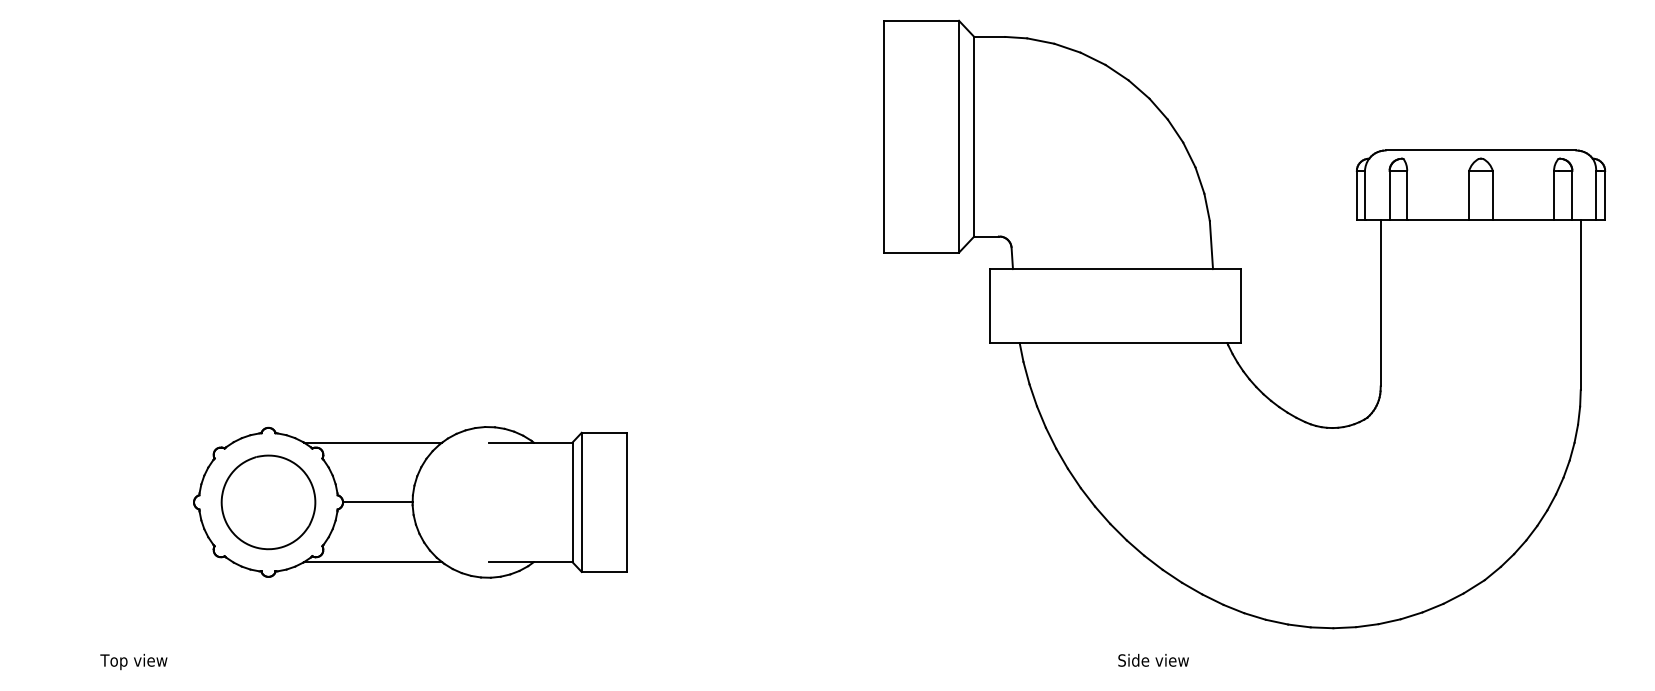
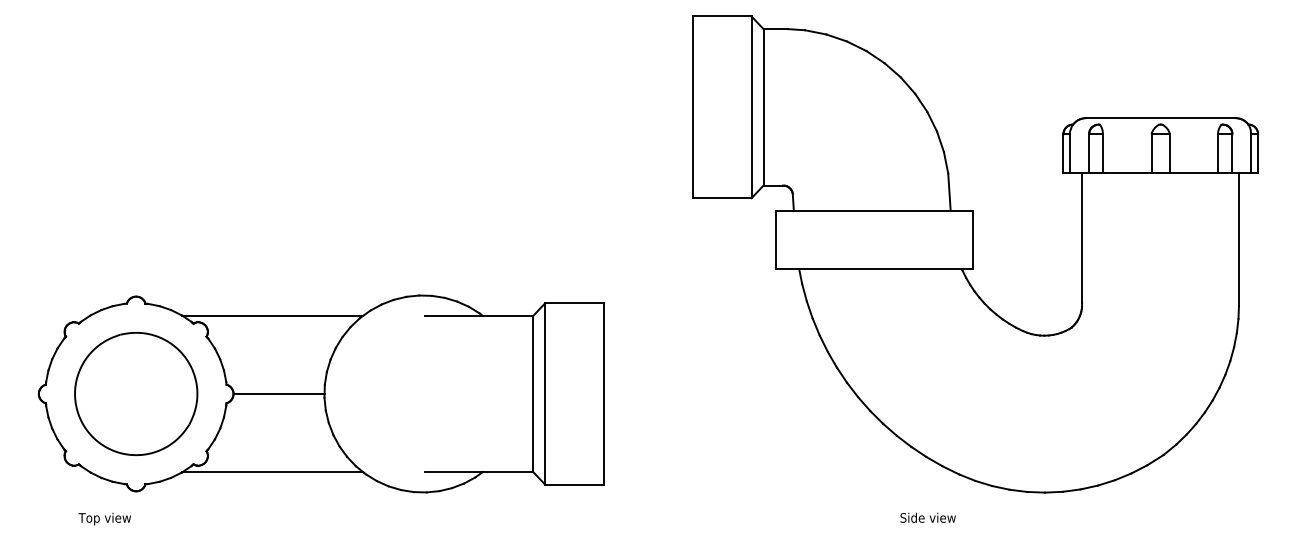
part: (410, 501) -> (321, 393), size x1.67
text: (1152, 659) -> (927, 517), moved

